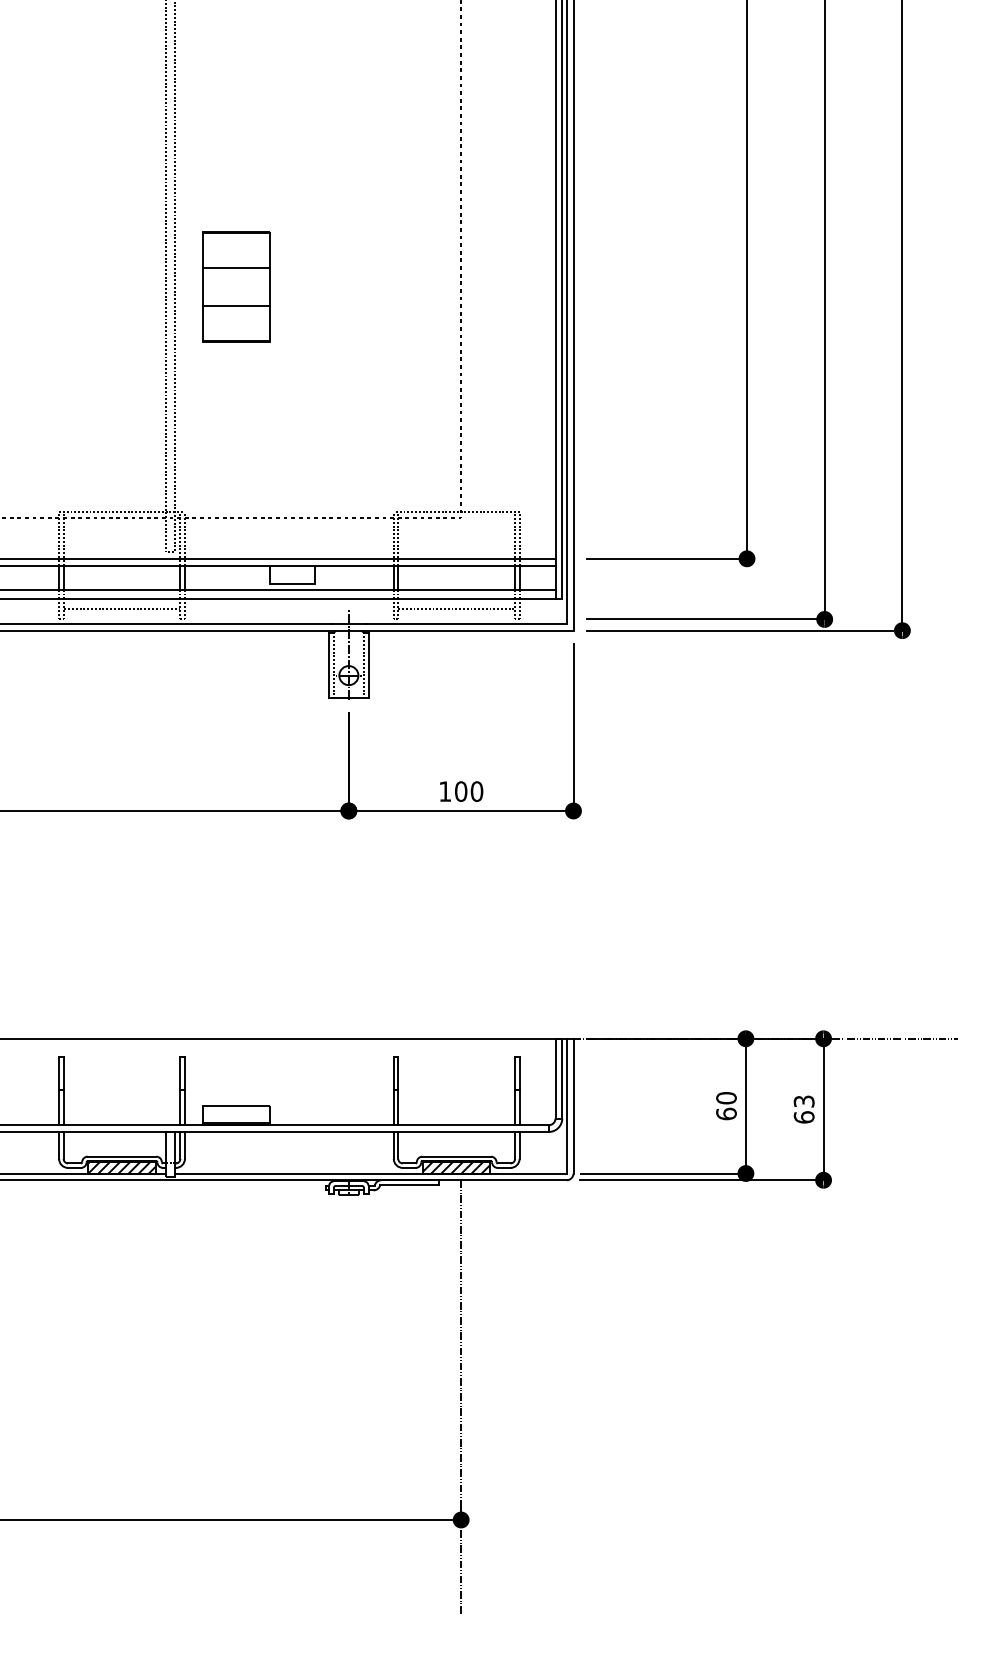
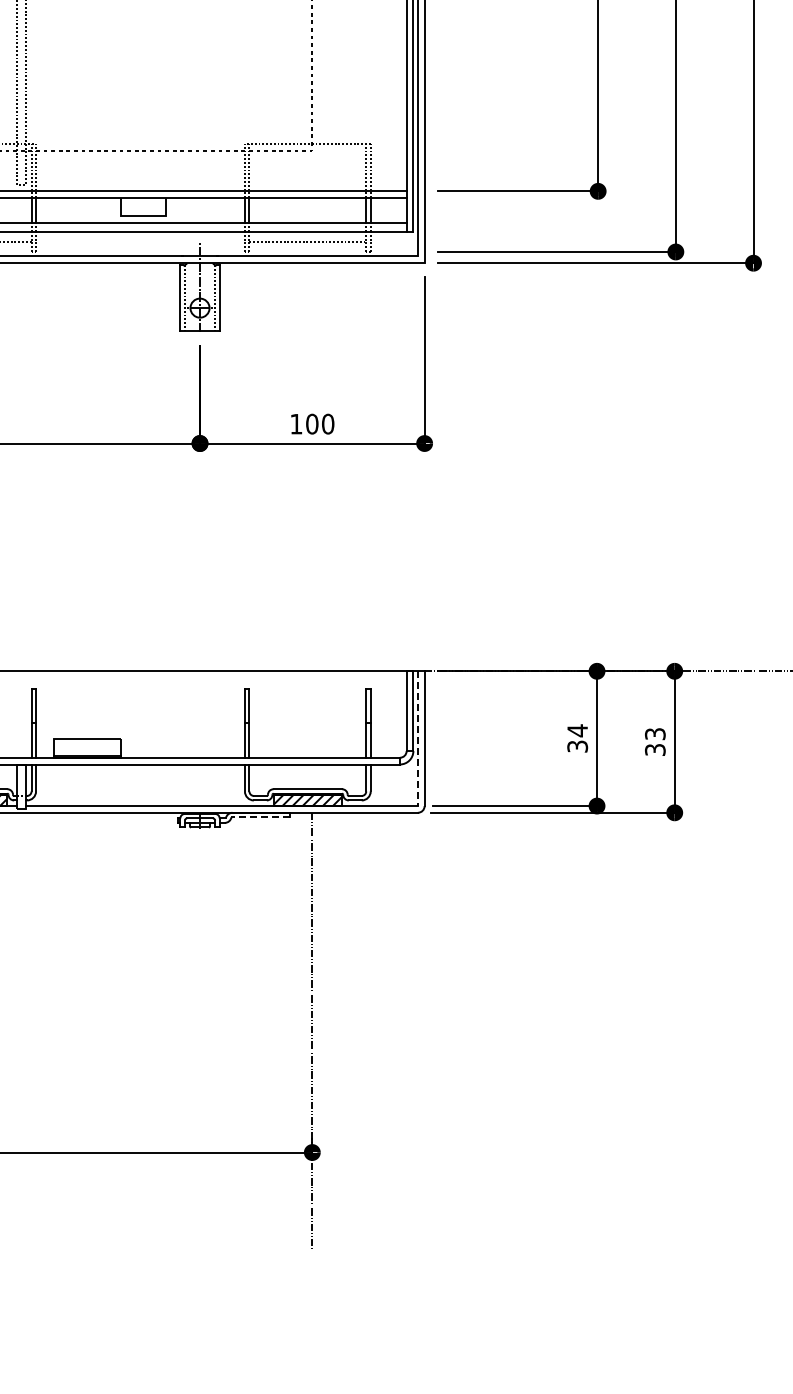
text: (726, 1105) -> (577, 738), 60 -> 34
line: (566, 1106) -> (417, 739), solid -> dashed
text: (803, 1117) -> (654, 750), 63 -> 33
line: (409, 1184) -> (260, 817), solid -> dashed

